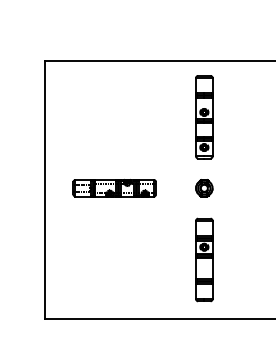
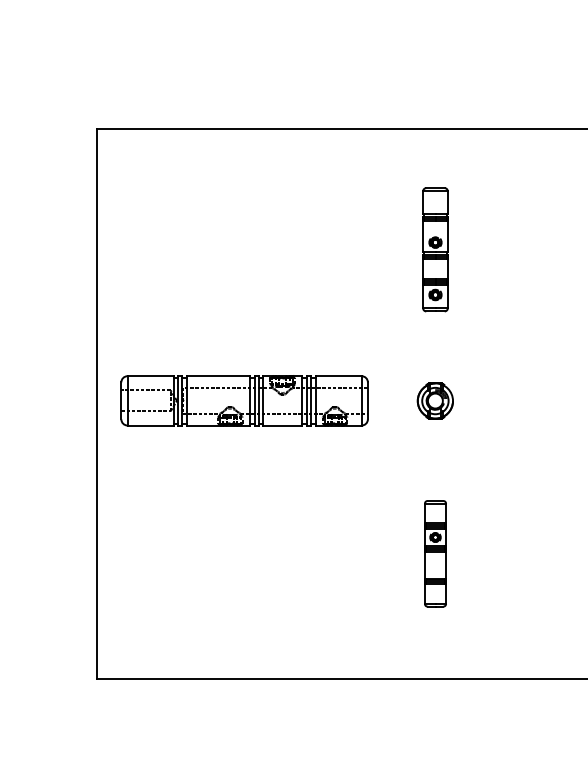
part: (204, 117) -> (435, 250), size x0.7
part: (114, 188) -> (243, 401), size x1.4
part: (204, 259) -> (435, 552), size x0.6

